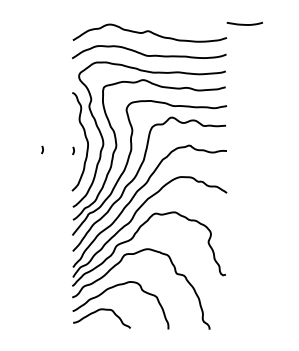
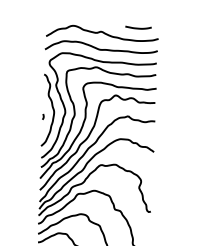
curve: (243, 23) -> (137, 27), moved
curve: (42, 149) -> (20, 114), removed

